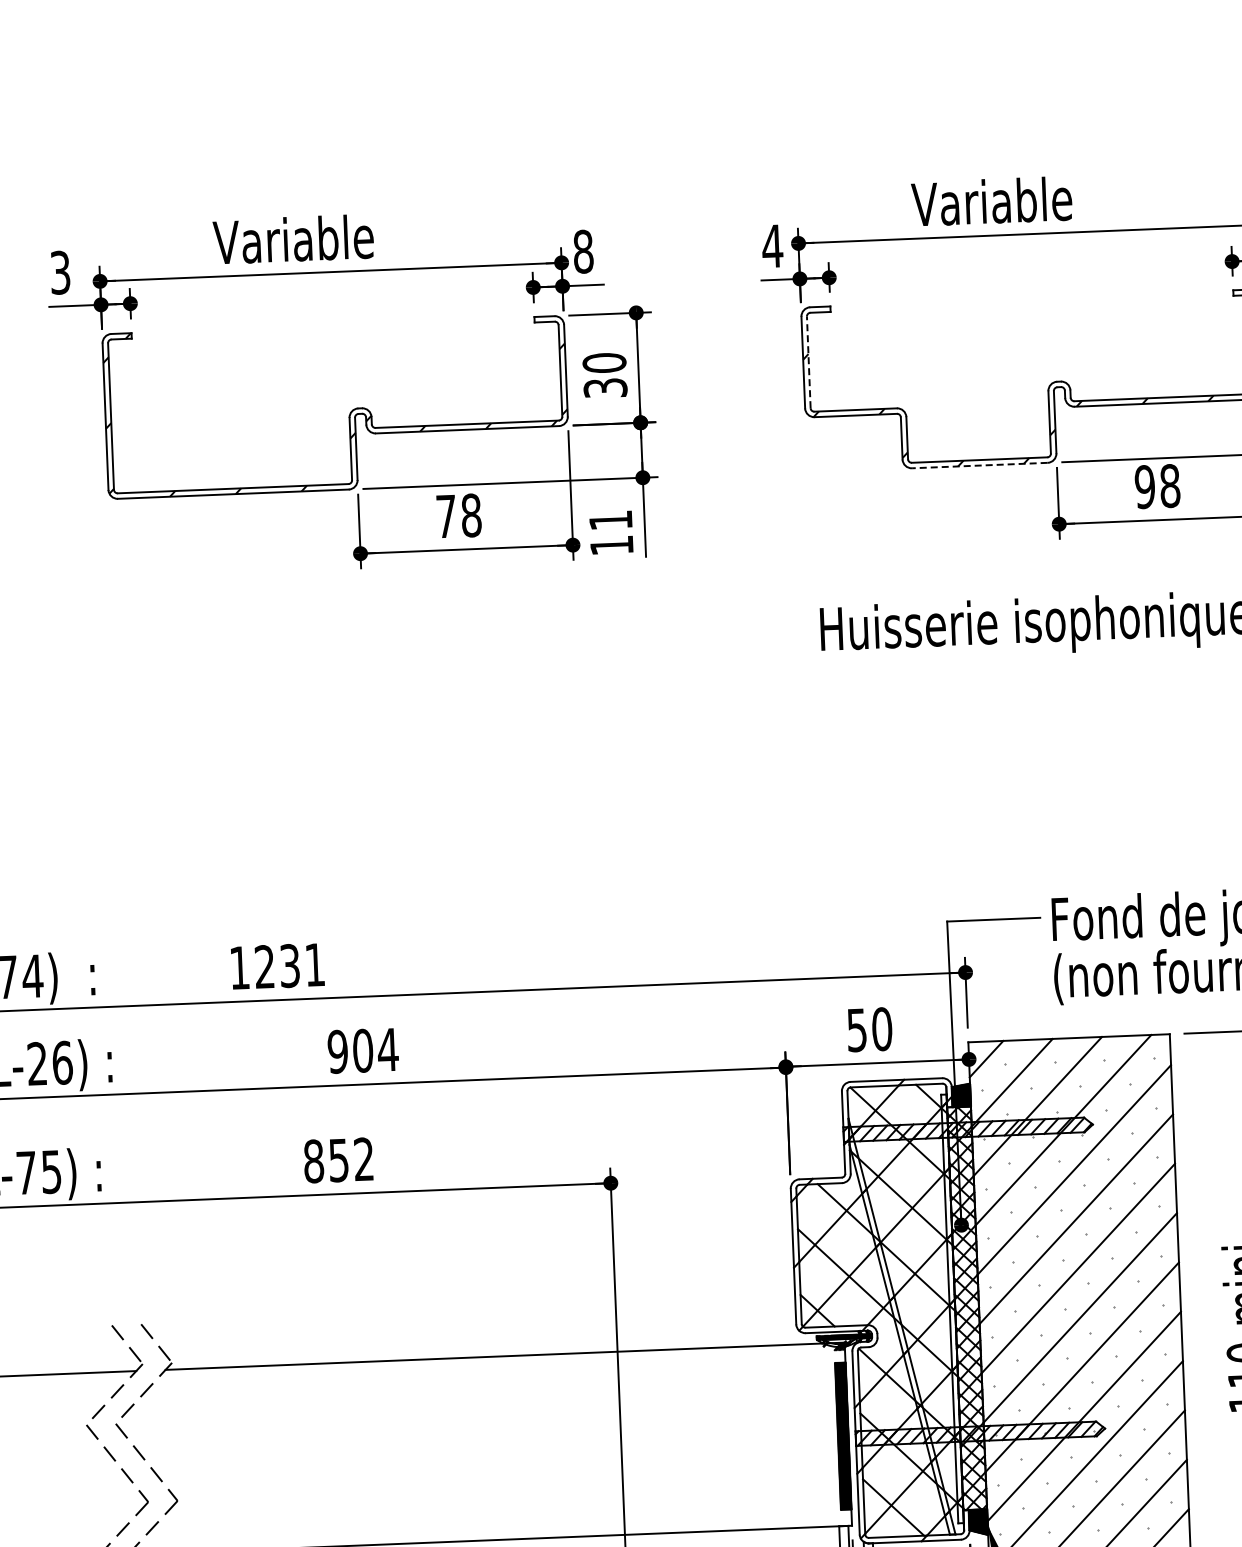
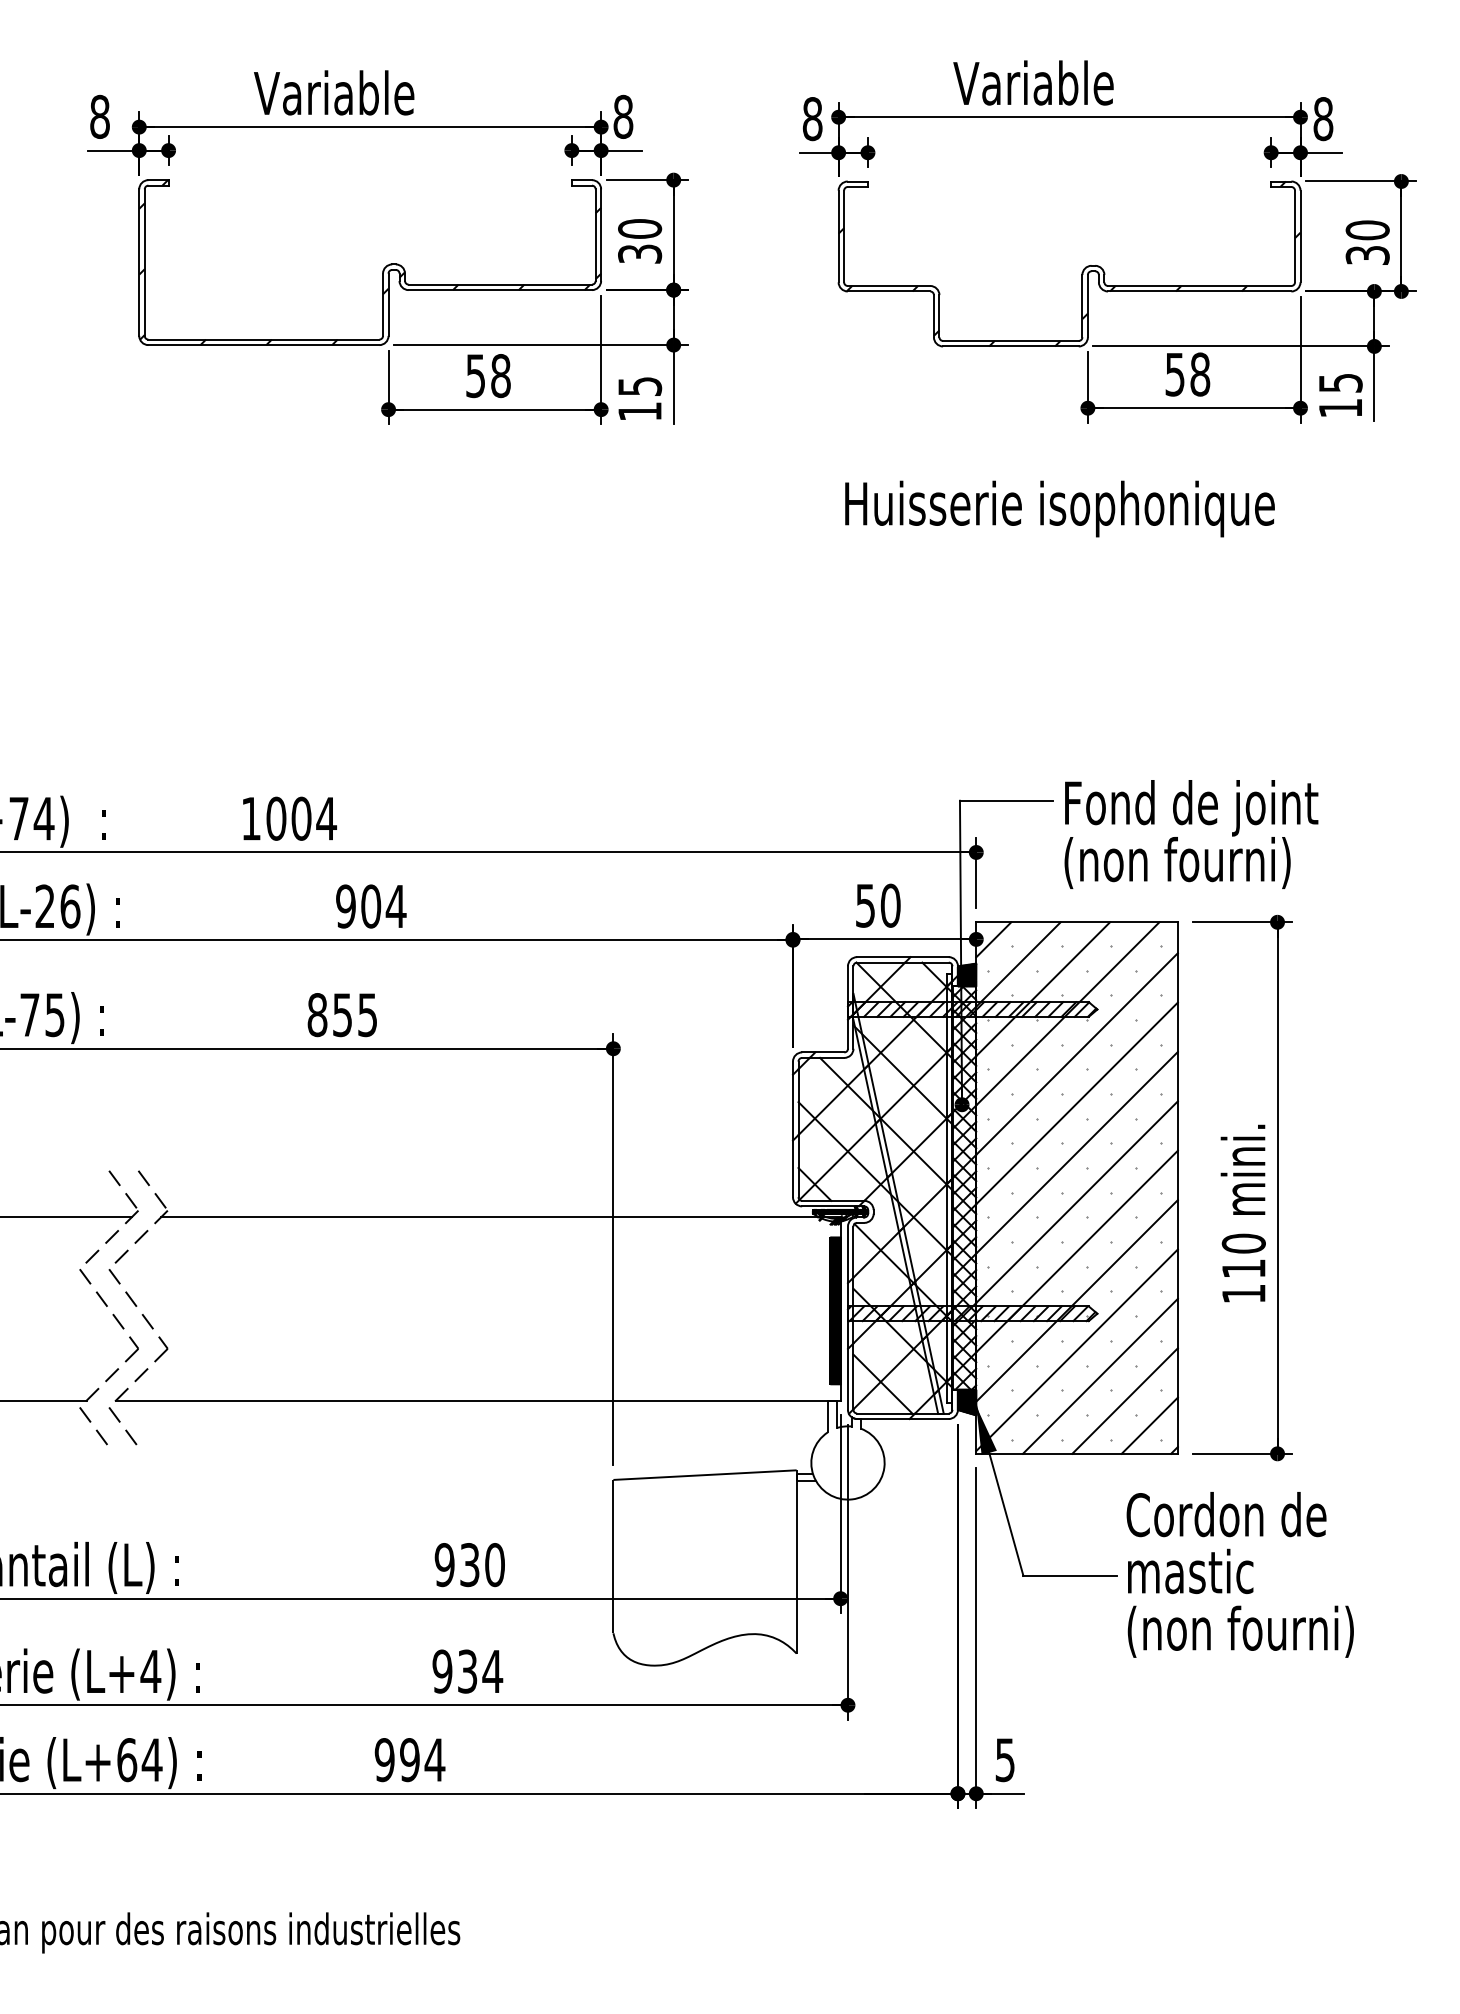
text: (772, 246) -> (812, 119), 4 -> 8
text: (59, 272) -> (99, 116), 3 -> 8
line: (809, 362) -> (844, 236), dashed -> solid
line: (979, 465) -> (1010, 346), dashed -> solid
text: (1144, 487) -> (1174, 374), 98 -> 58
text: (446, 517) -> (475, 376), 78 -> 58
text: (611, 520) -> (640, 386), 11 -> 15
text: (289, 965) -> (301, 818), 1231 -> 1004
text: (363, 1159) -> (367, 1015), 852 -> 855

